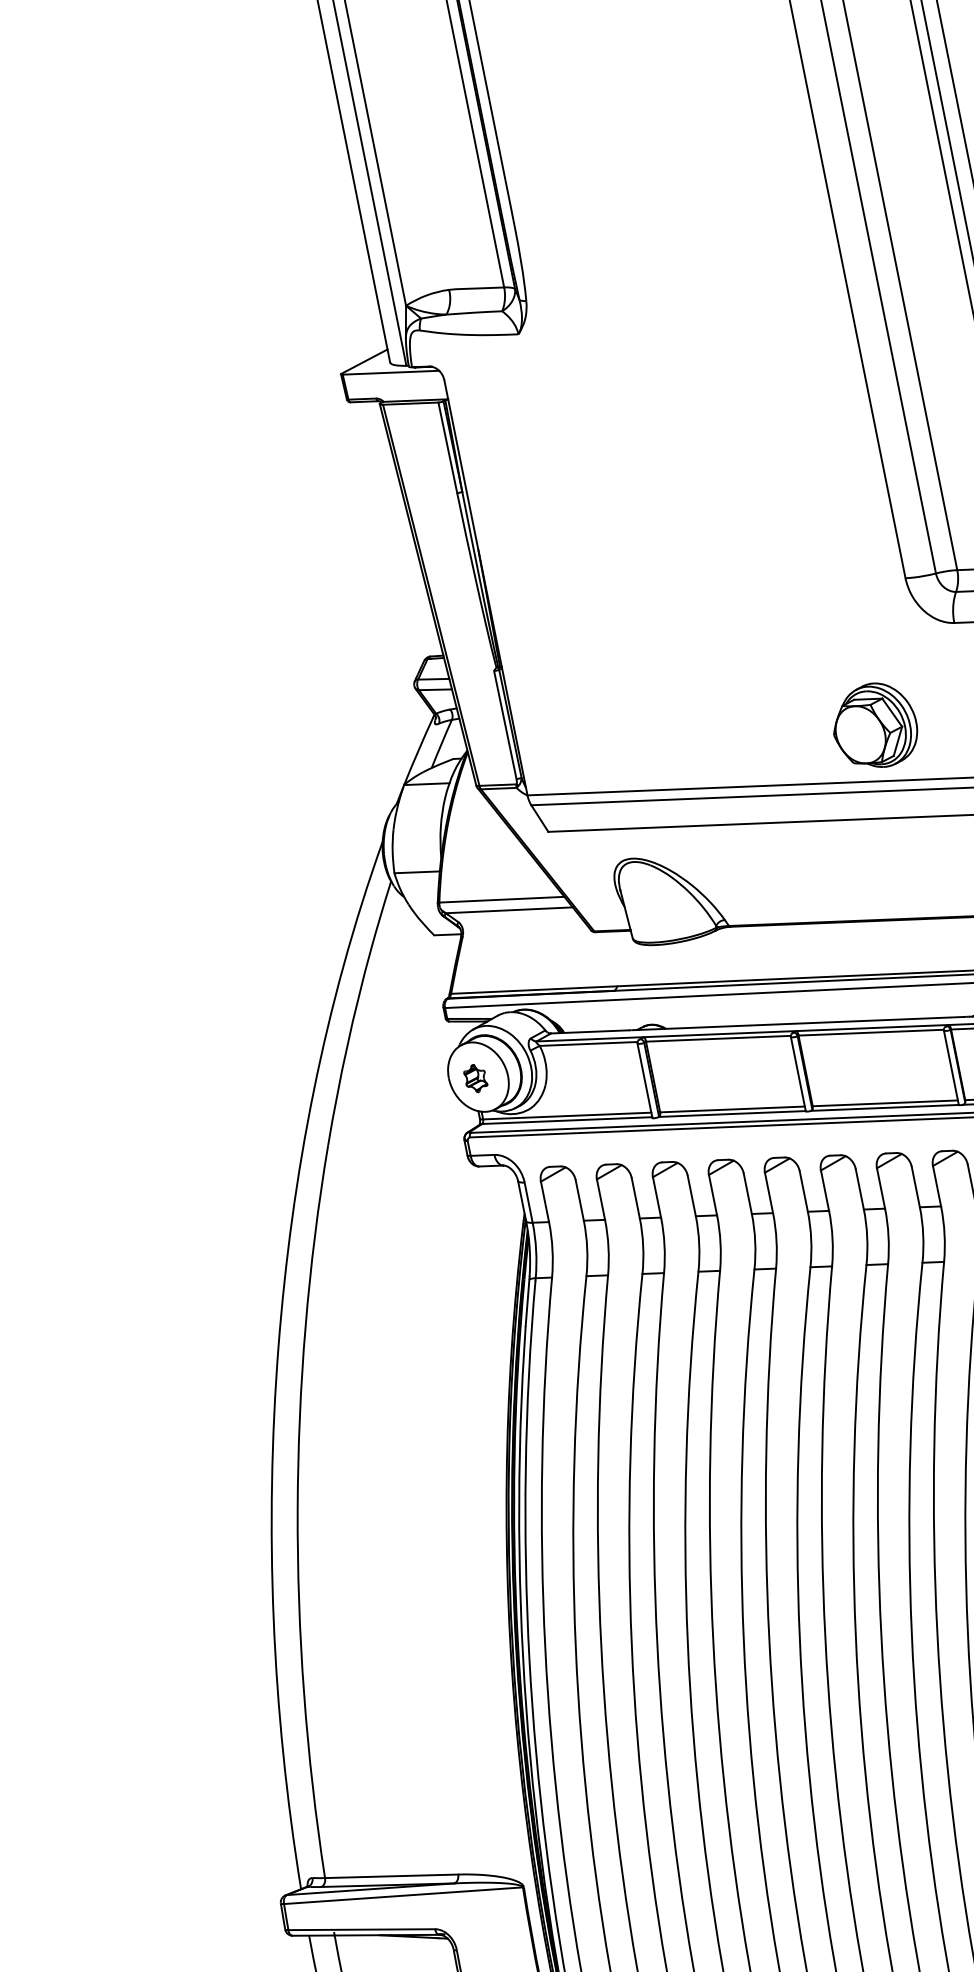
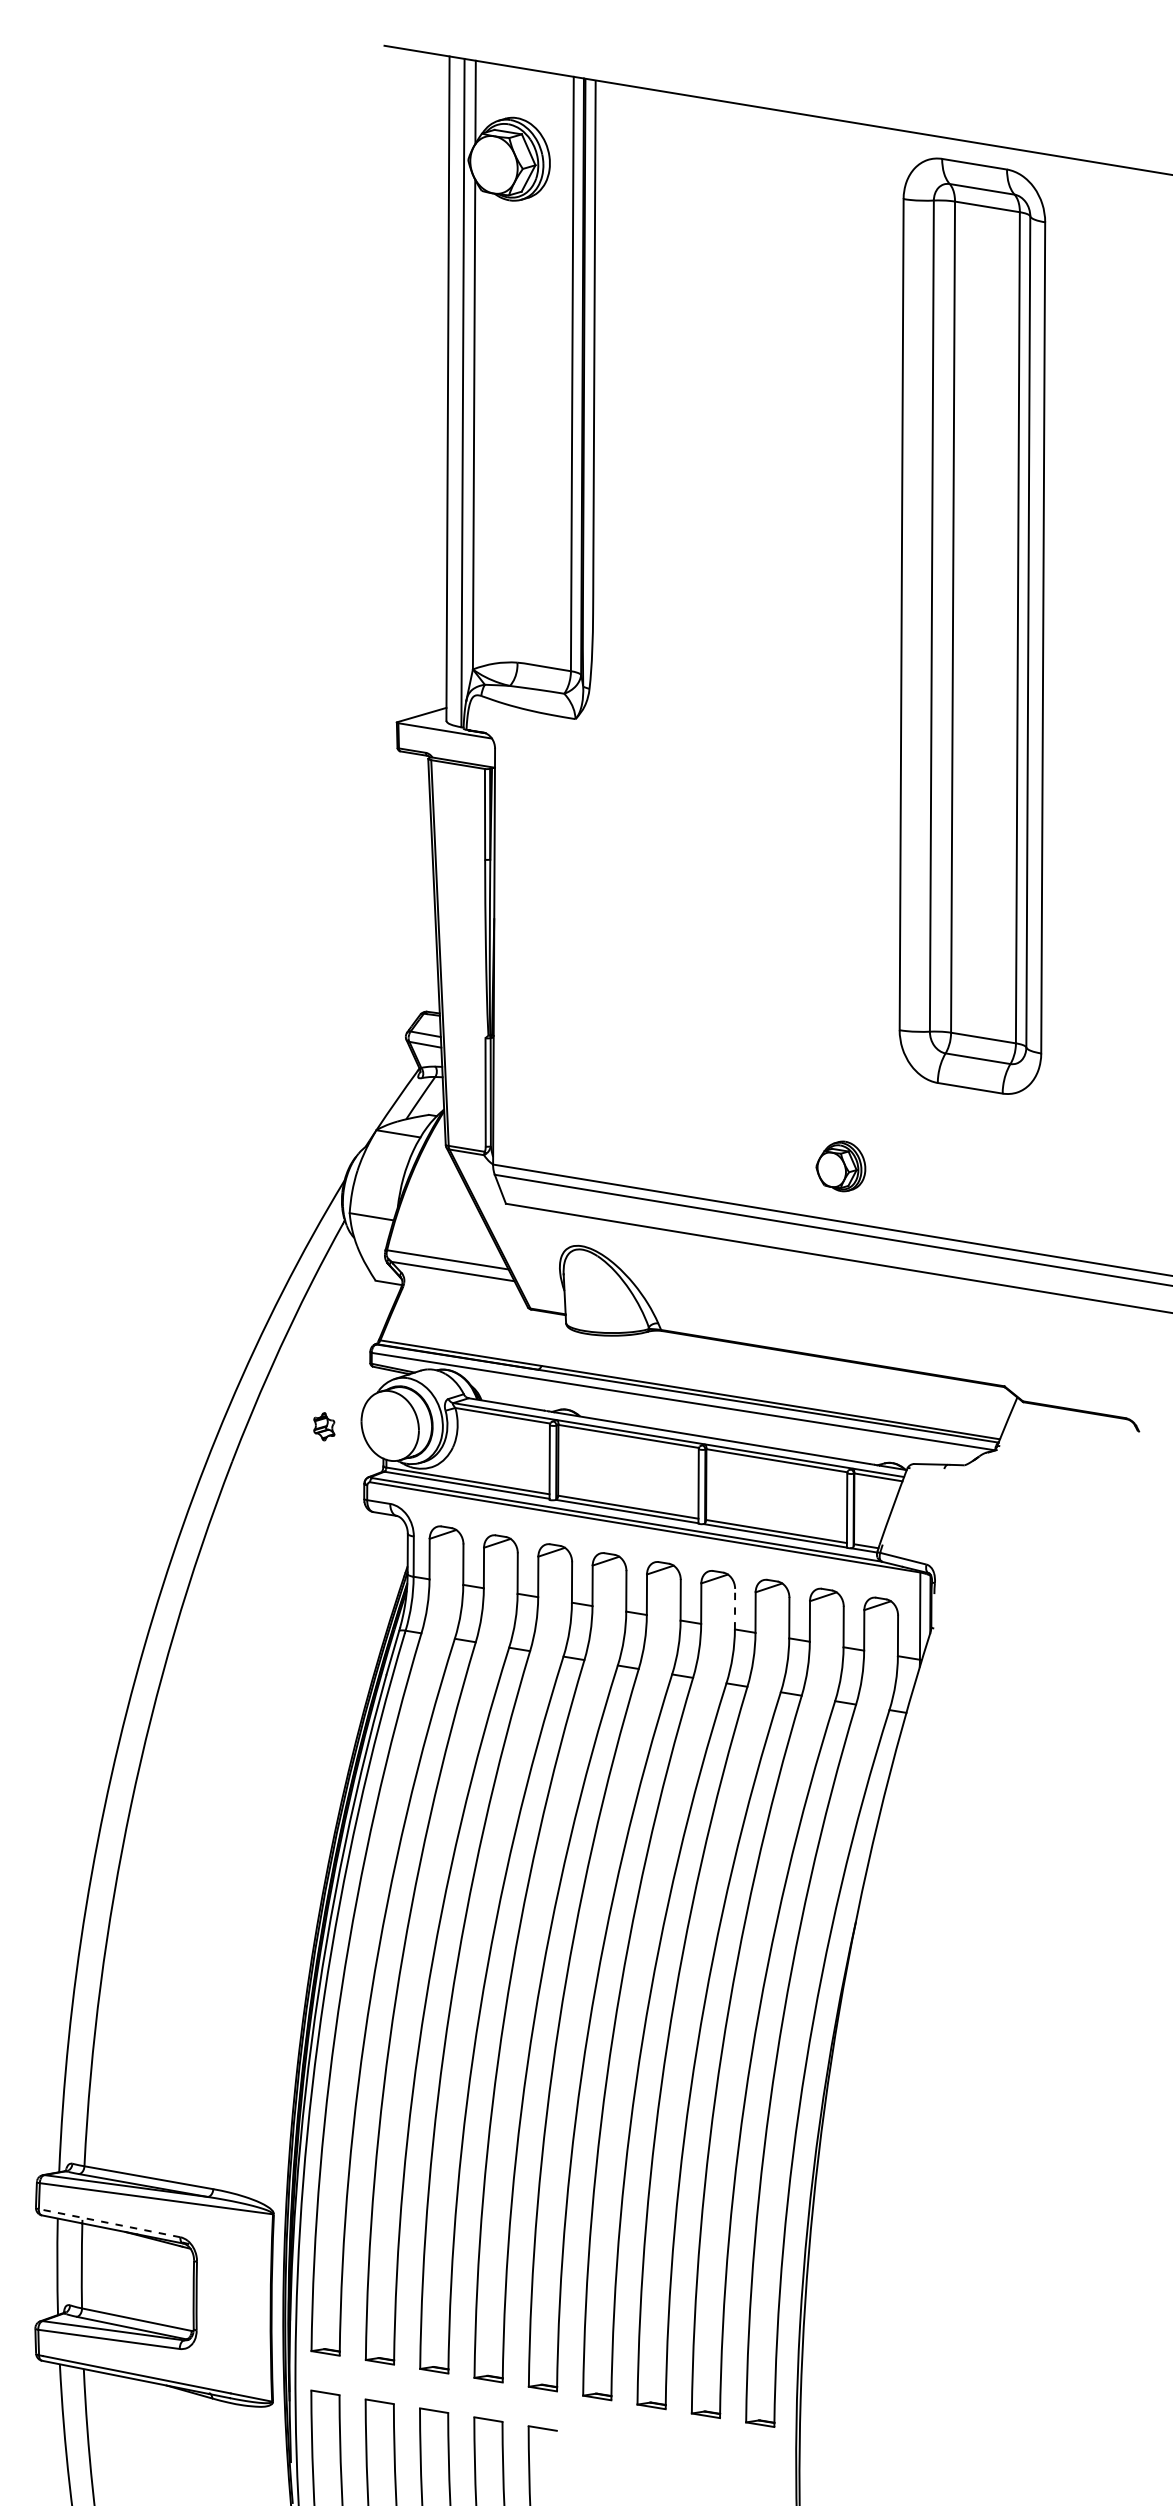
part: (874, 726) -> (840, 1166), size x0.6
part: (475, 1078) -> (324, 1426), moved
line: (860, 1188) -> (735, 1608), solid -> dashed
line: (361, 1930) -> (109, 2223), solid -> dashed

